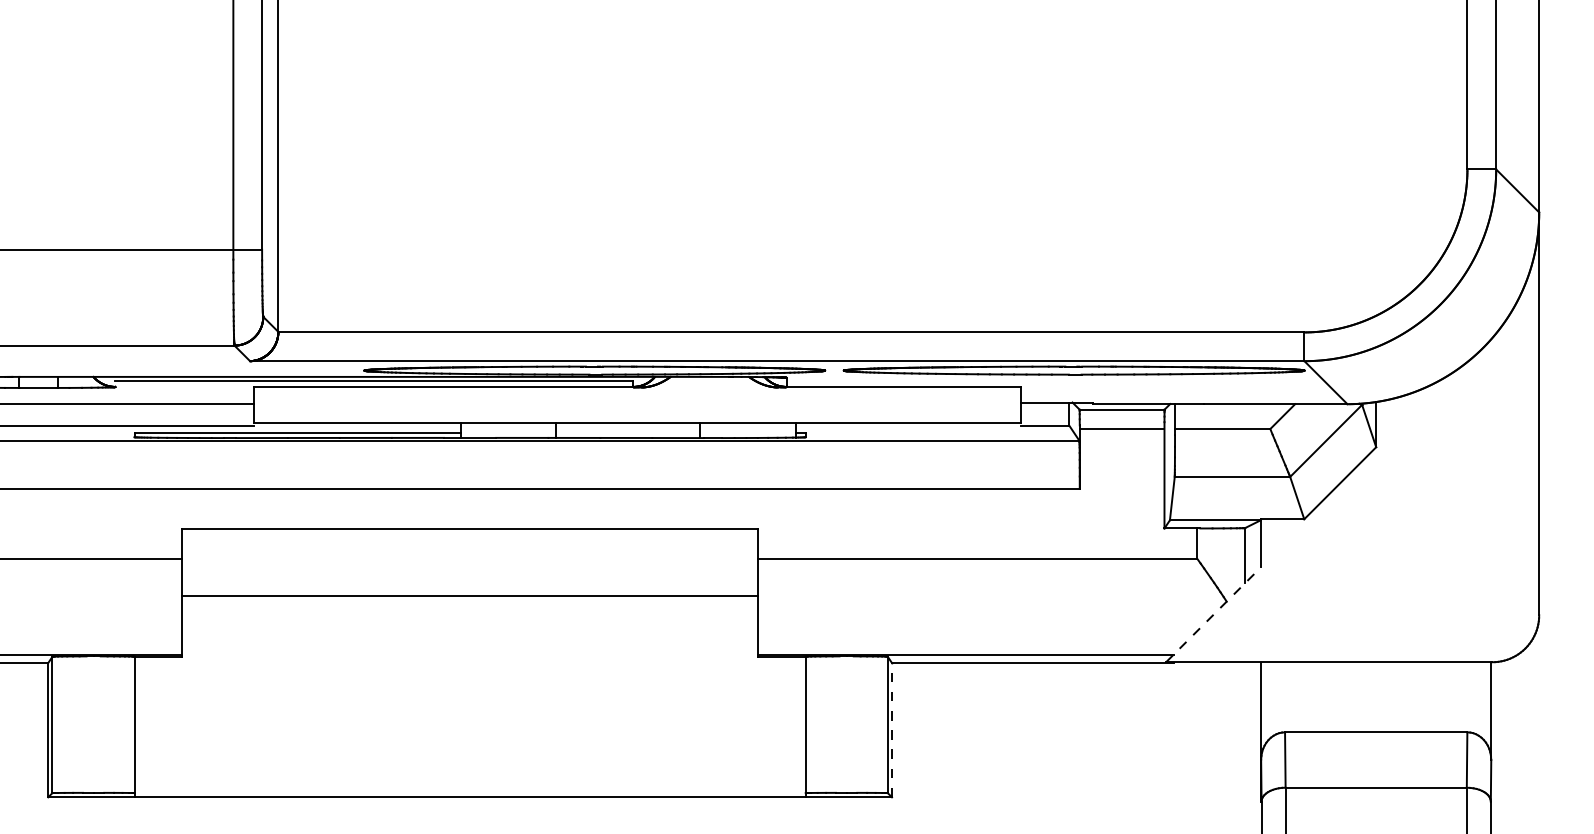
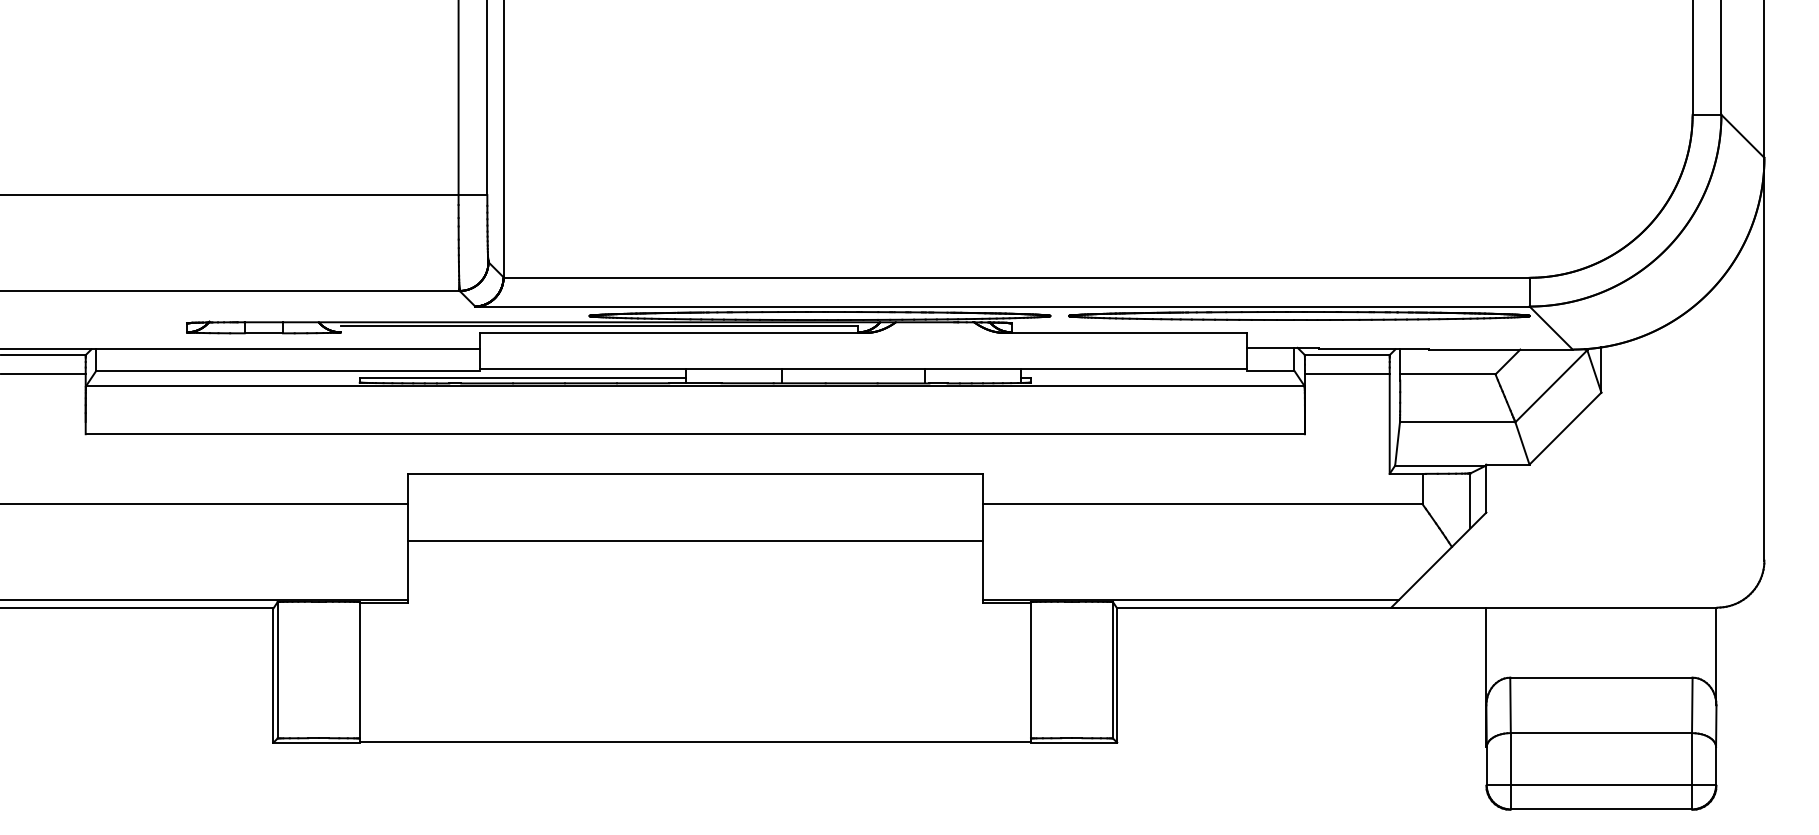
line: (1214, 614) -> (1439, 559), dashed -> solid
line: (892, 730) -> (1117, 675), dashed -> solid

